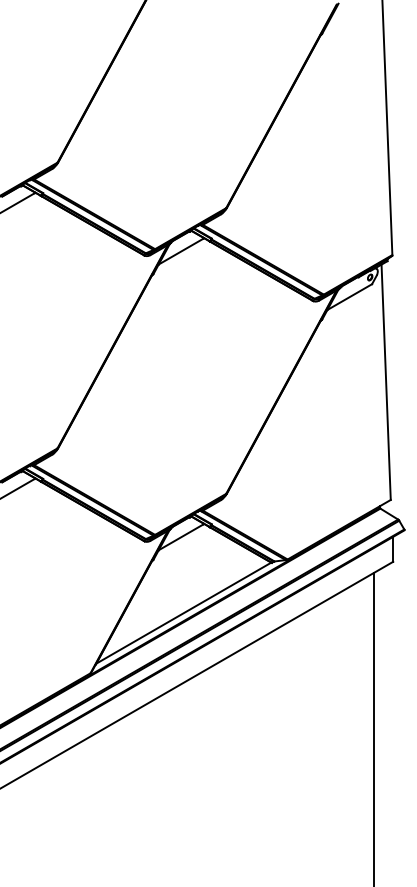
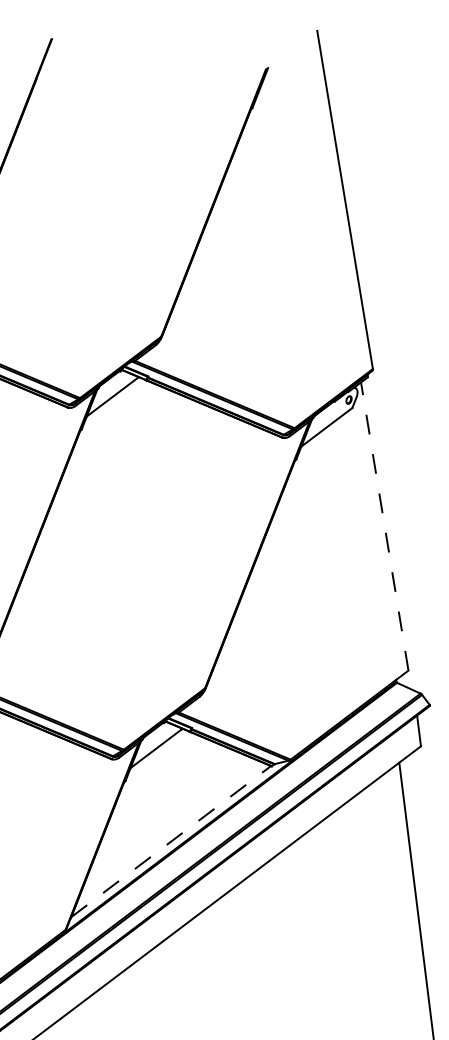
line: (386, 382) -> (385, 526), solid -> dashed
line: (184, 612) -> (171, 840), solid -> dashed

